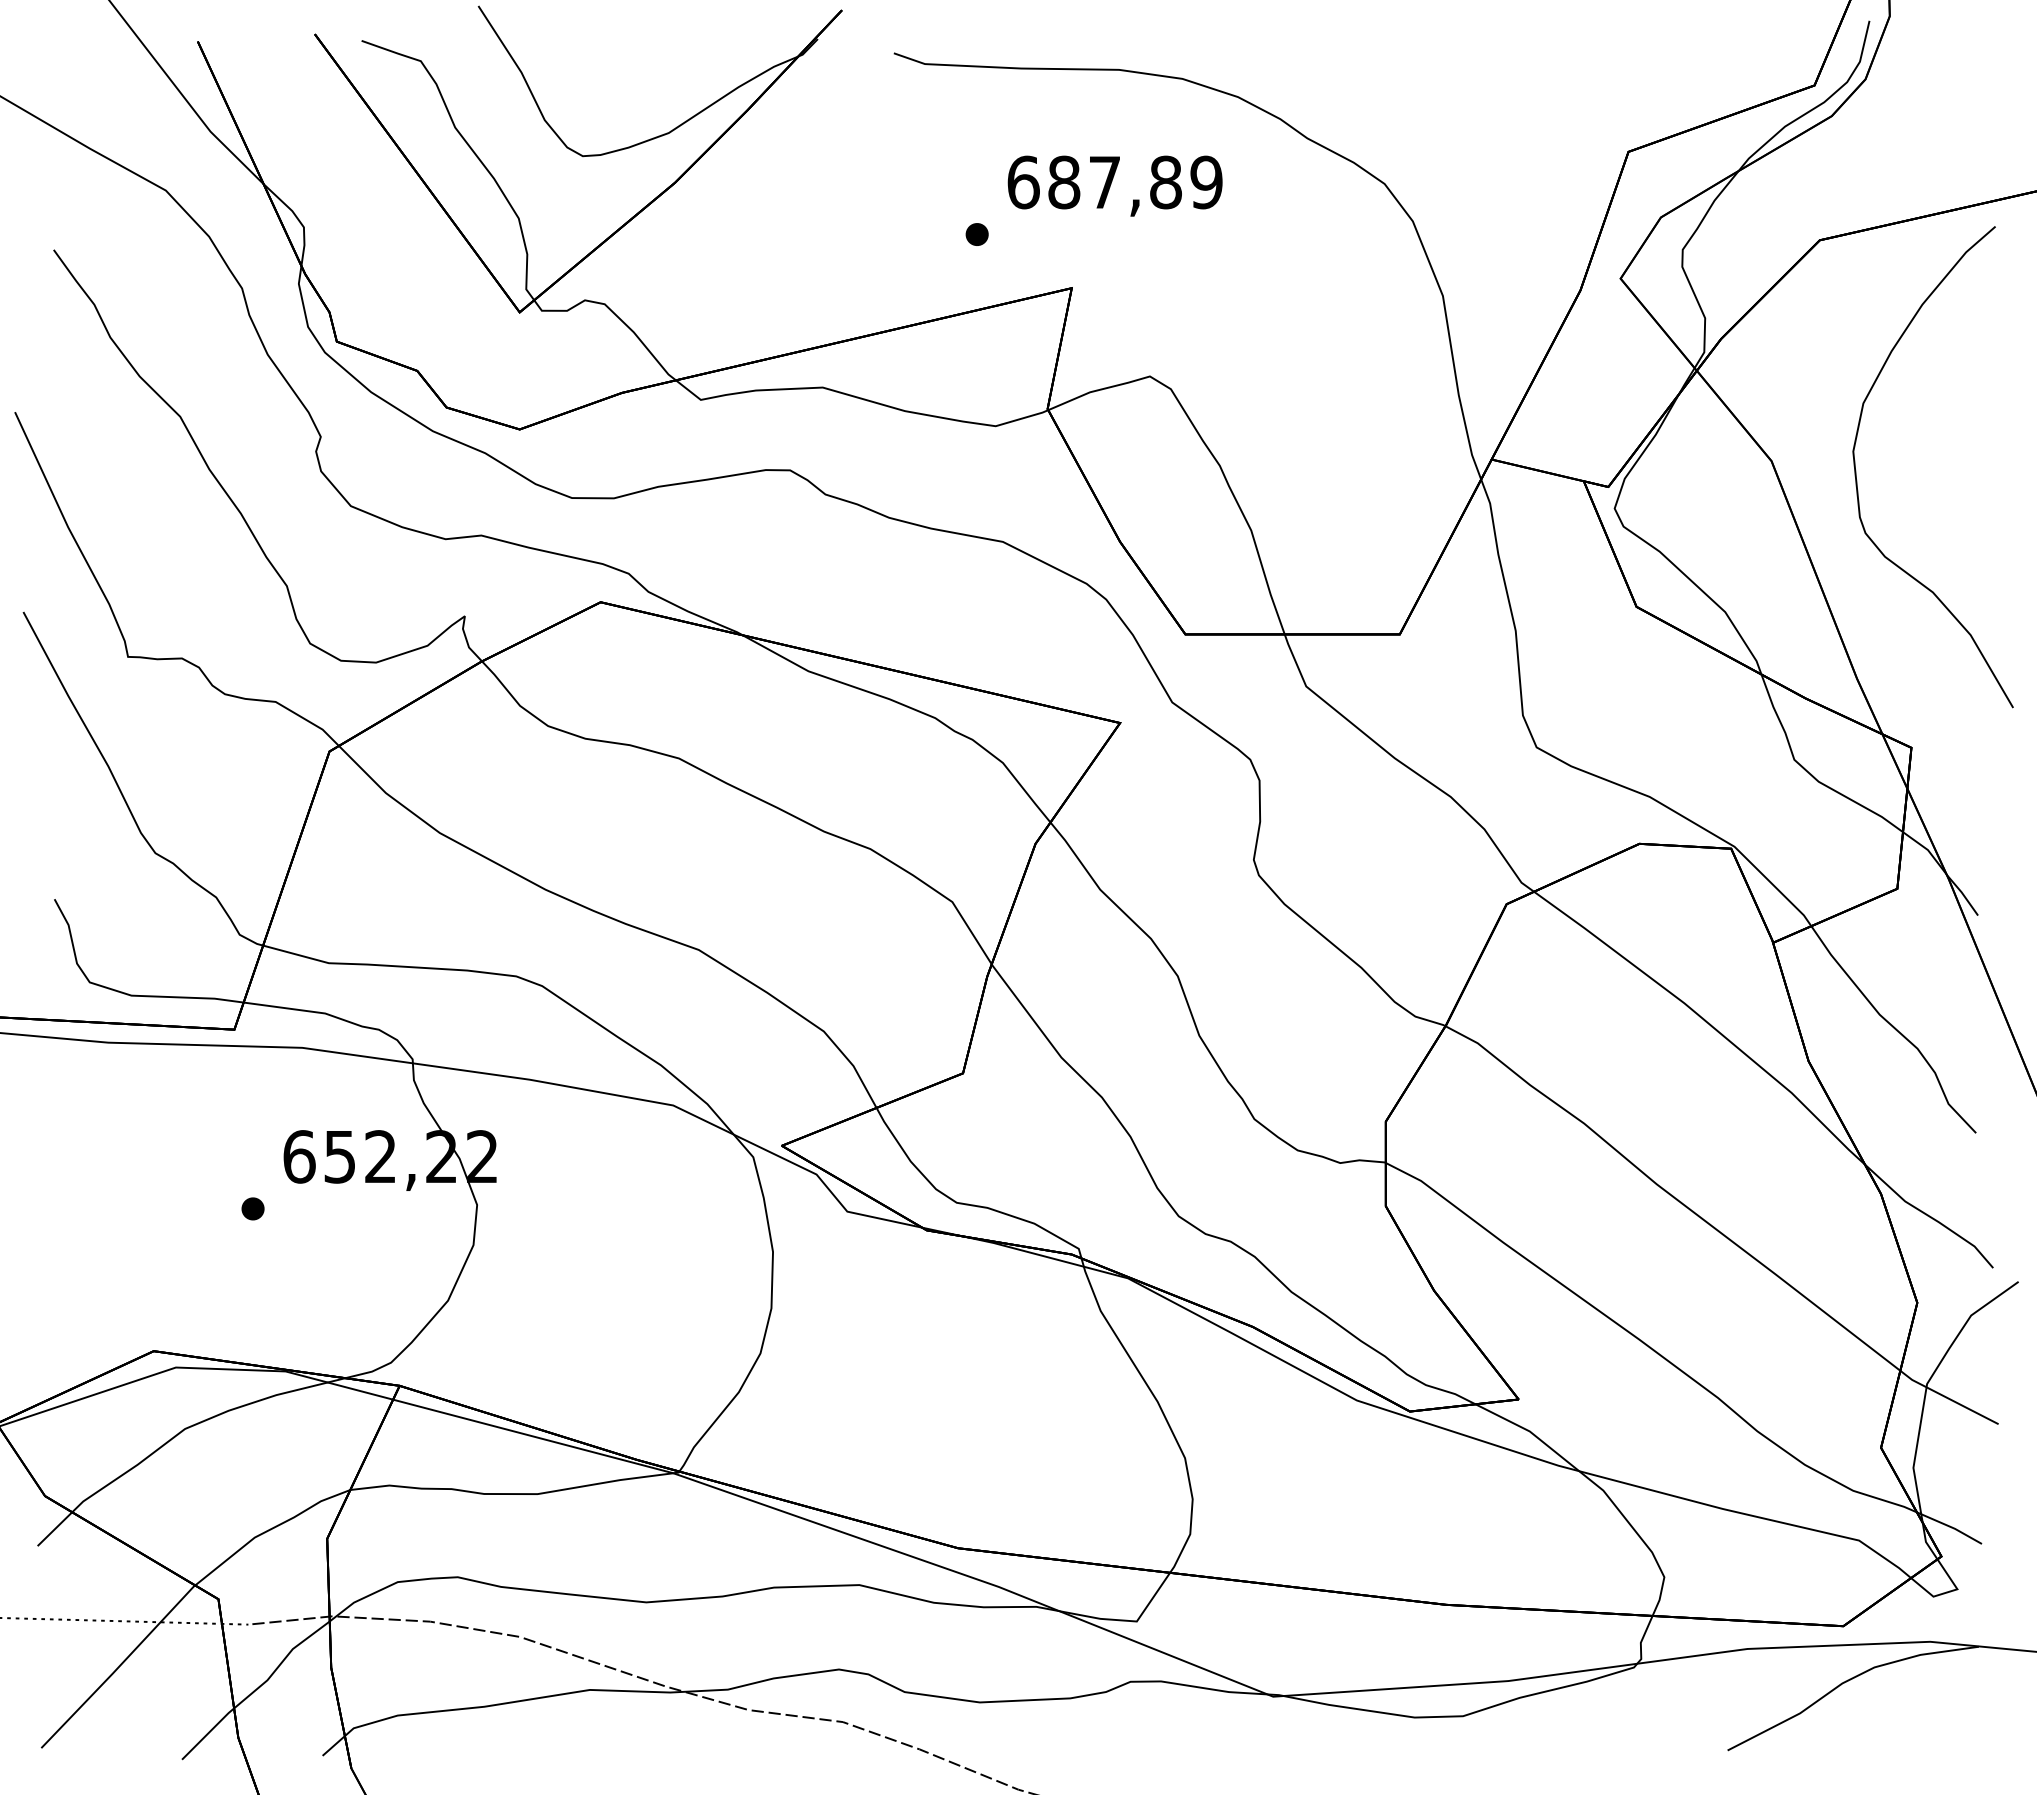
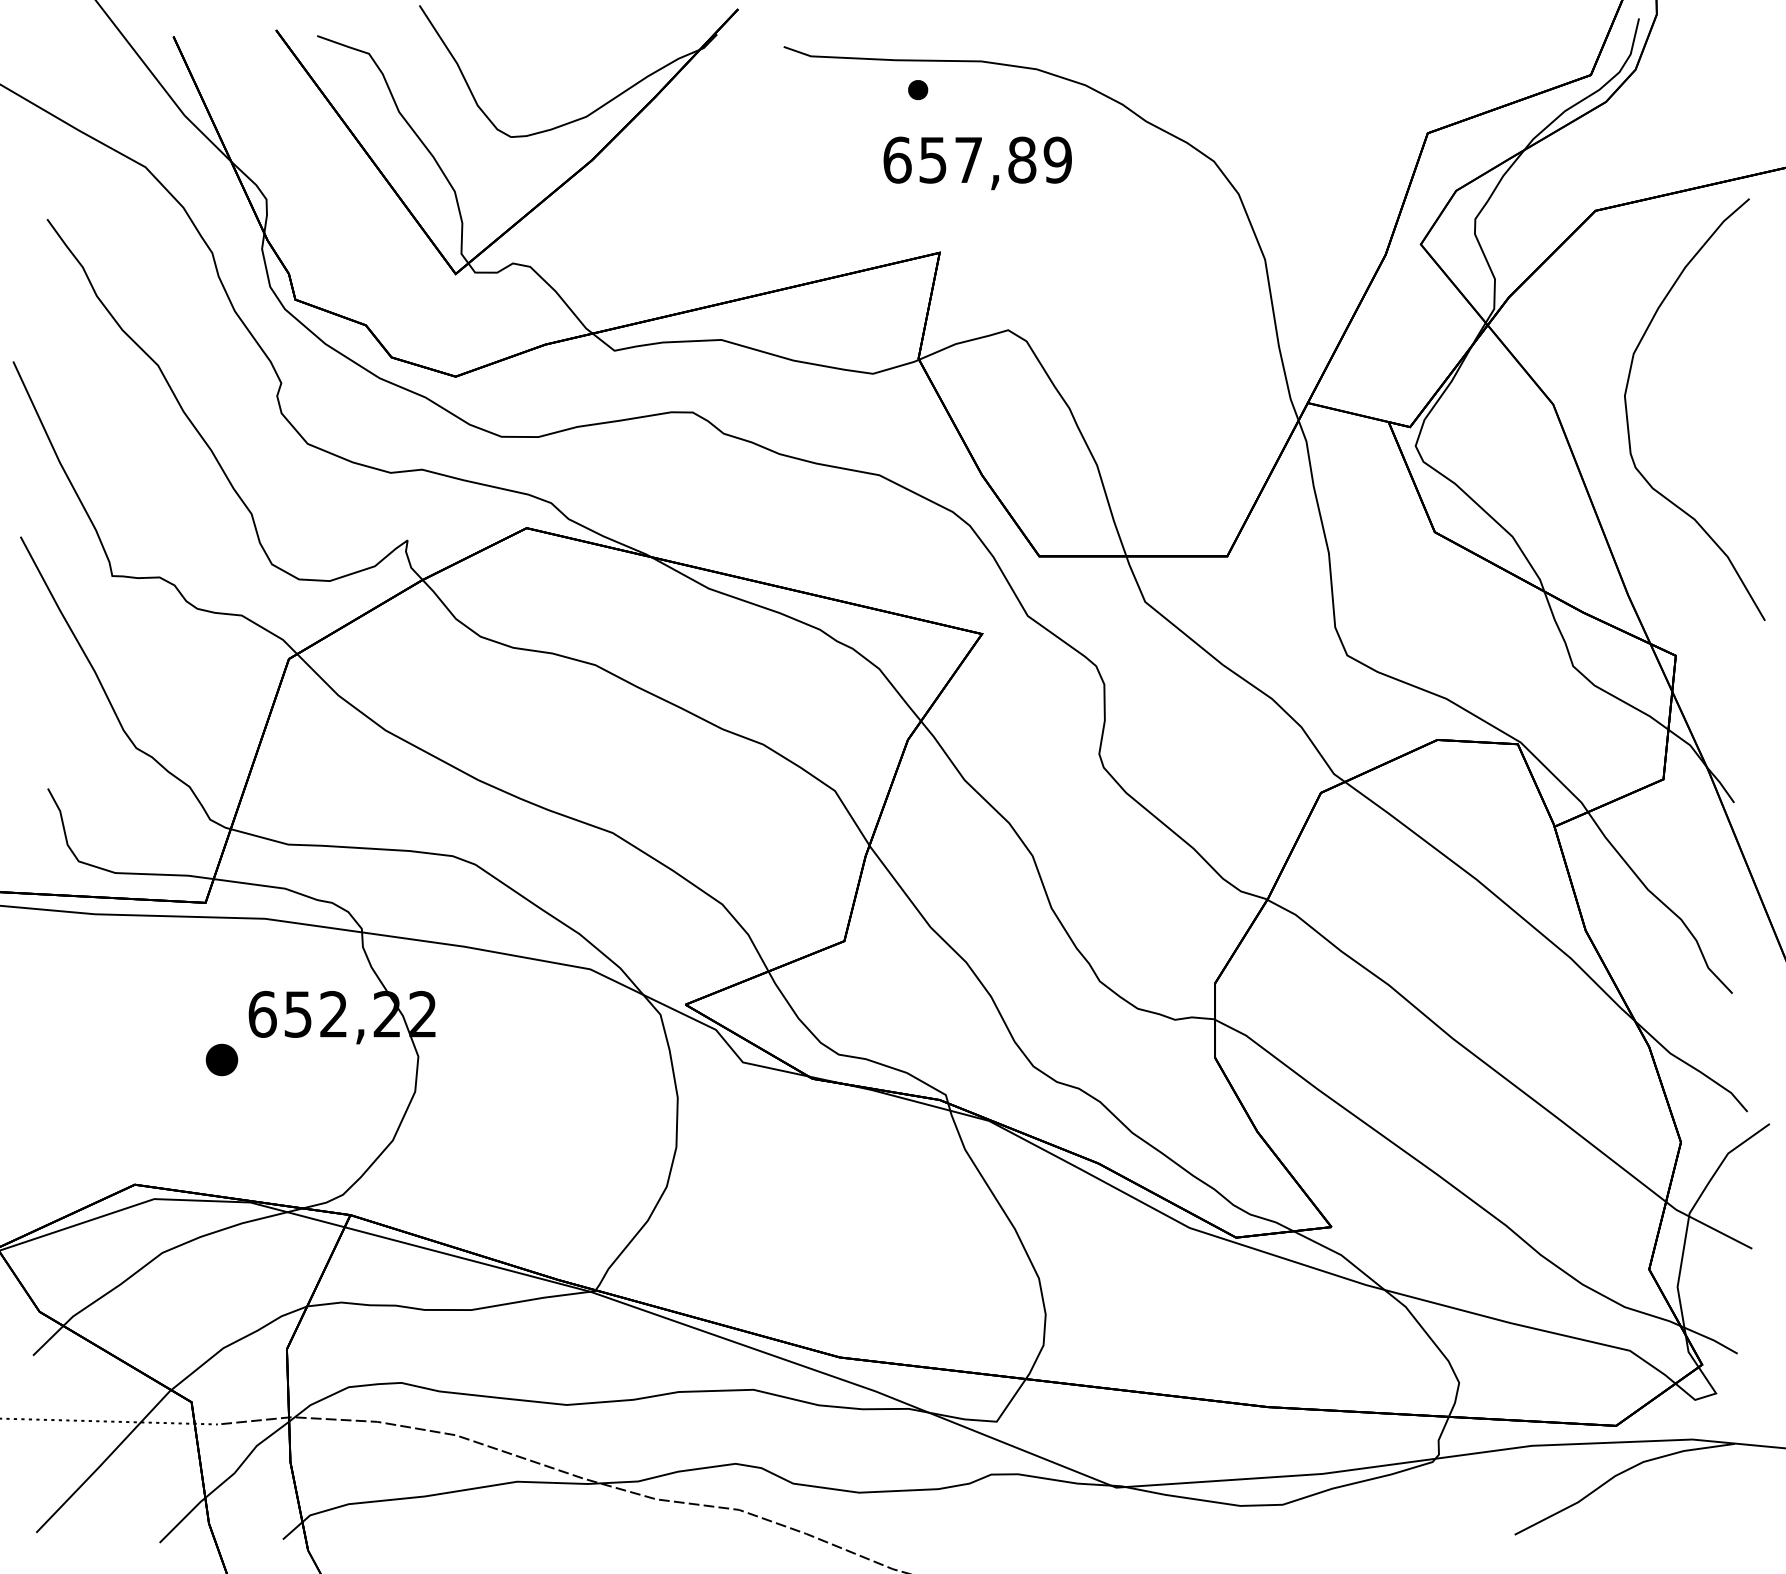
text: (1064, 182) -> (933, 160), 687,89 -> 657,89
part: (976, 234) -> (917, 90), moved
part: (252, 1208) -> (221, 1059), size x1.6

